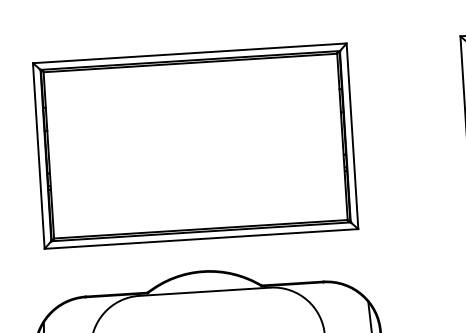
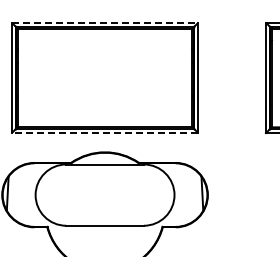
line: (190, 52) -> (105, 22), solid -> dashed
line: (200, 239) -> (104, 133), solid -> dashed

